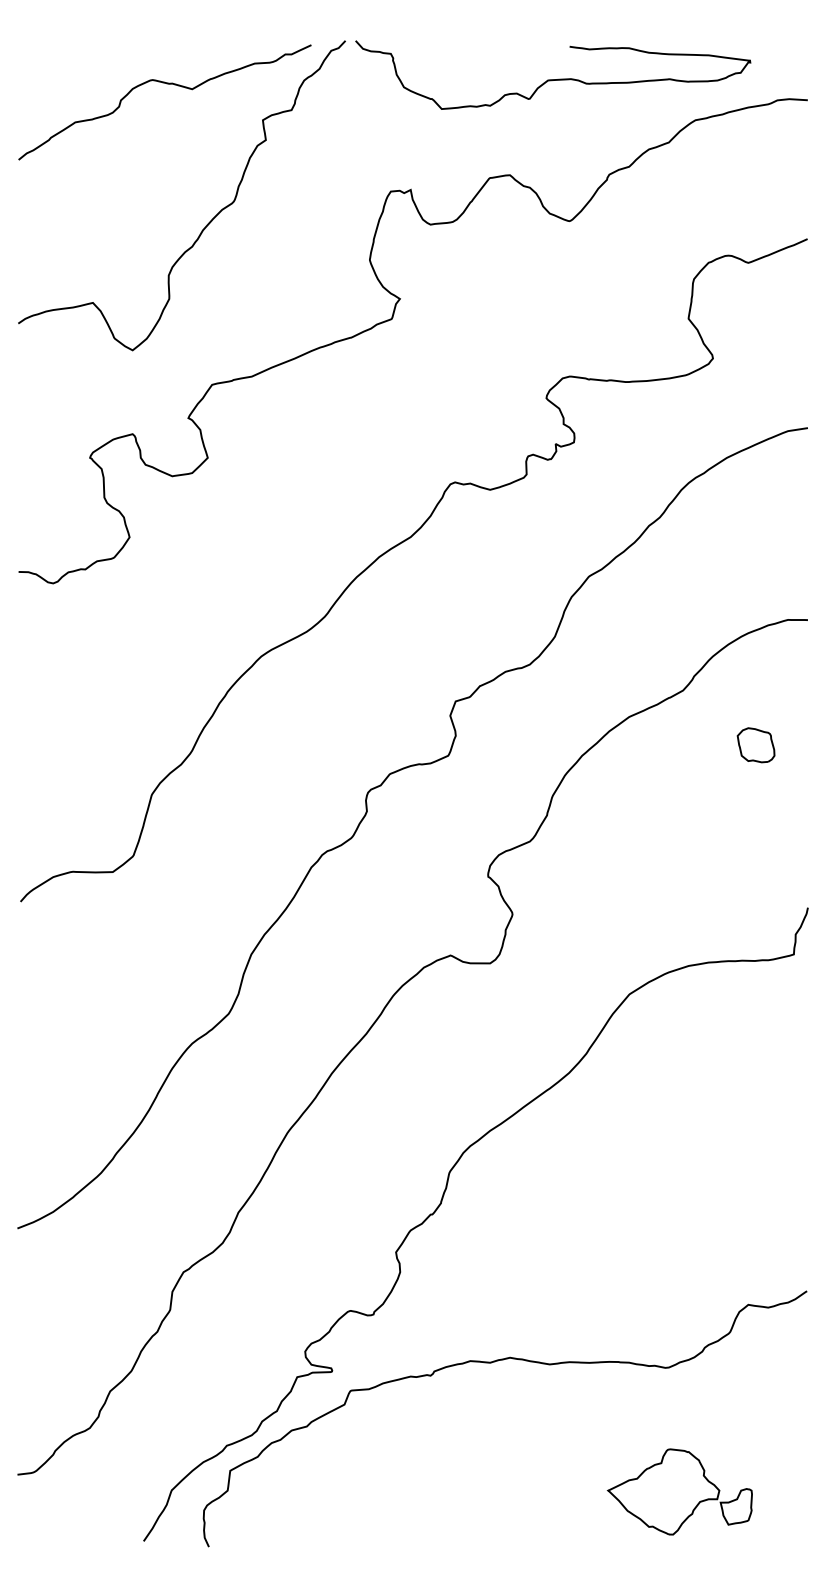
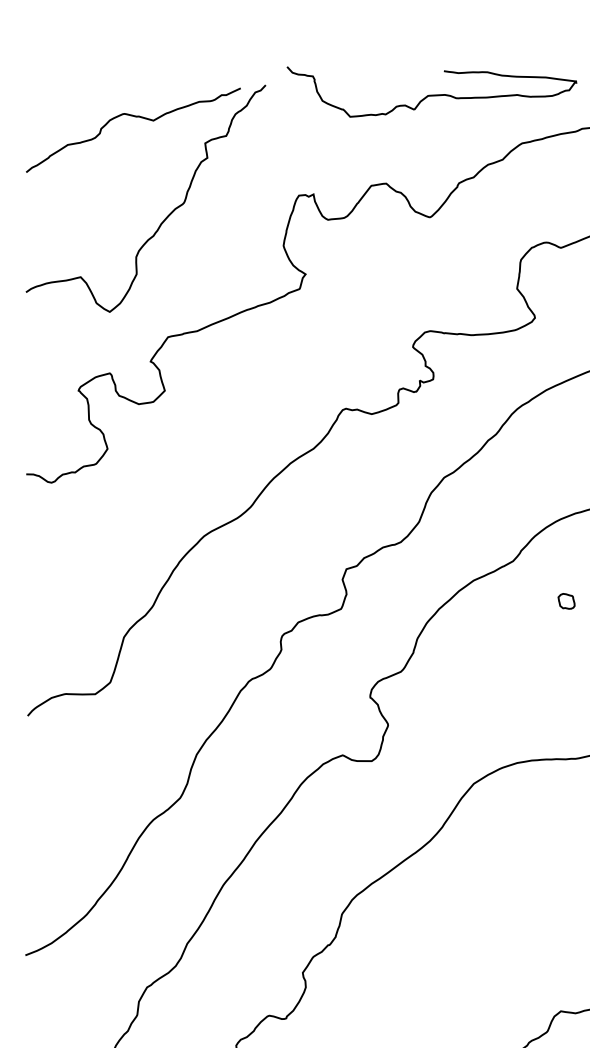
curve: (553, 79) -> (432, 95), moved
part: (755, 745) -> (566, 601), size x0.6

